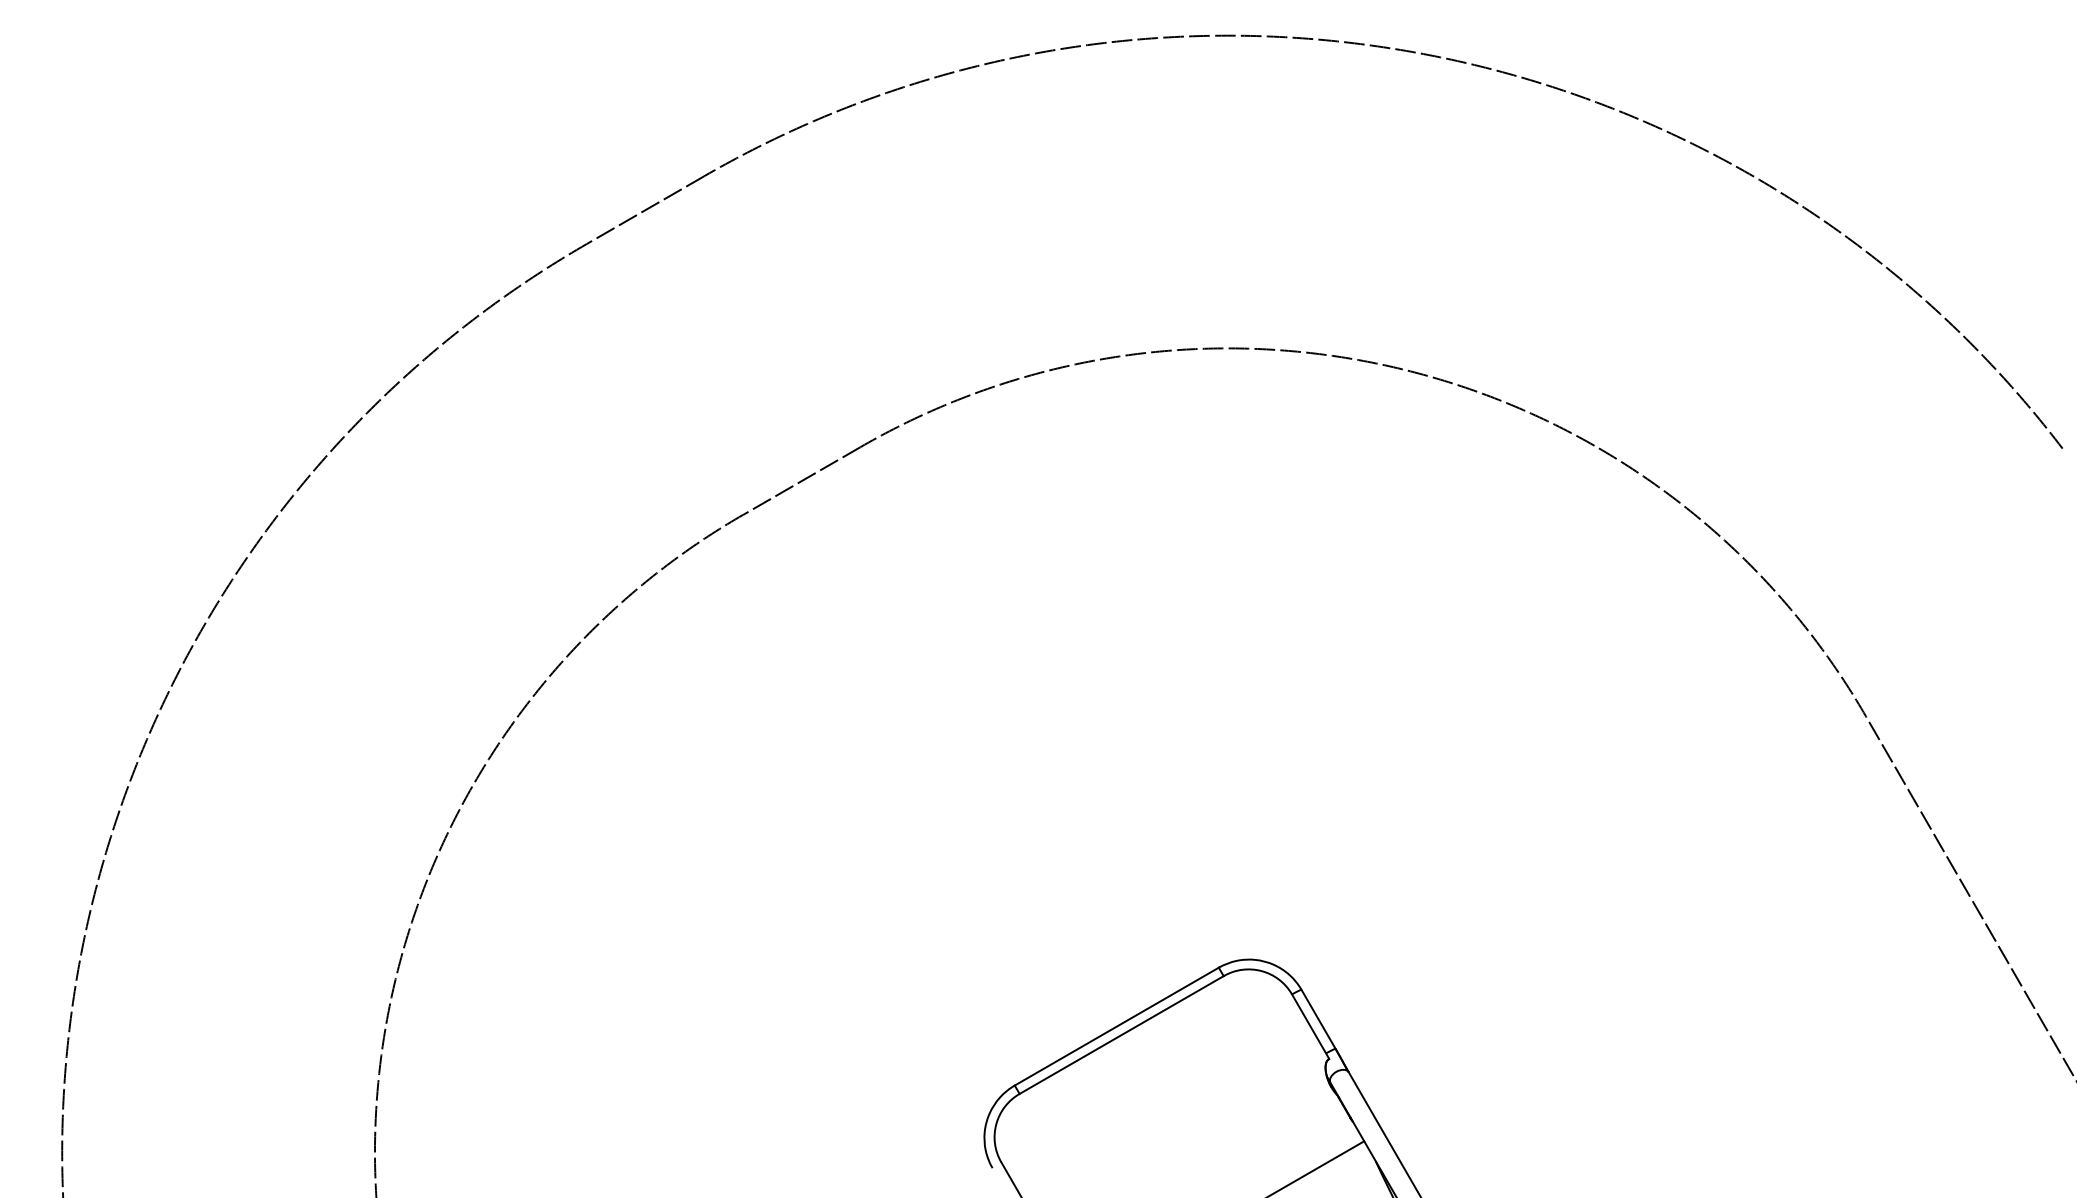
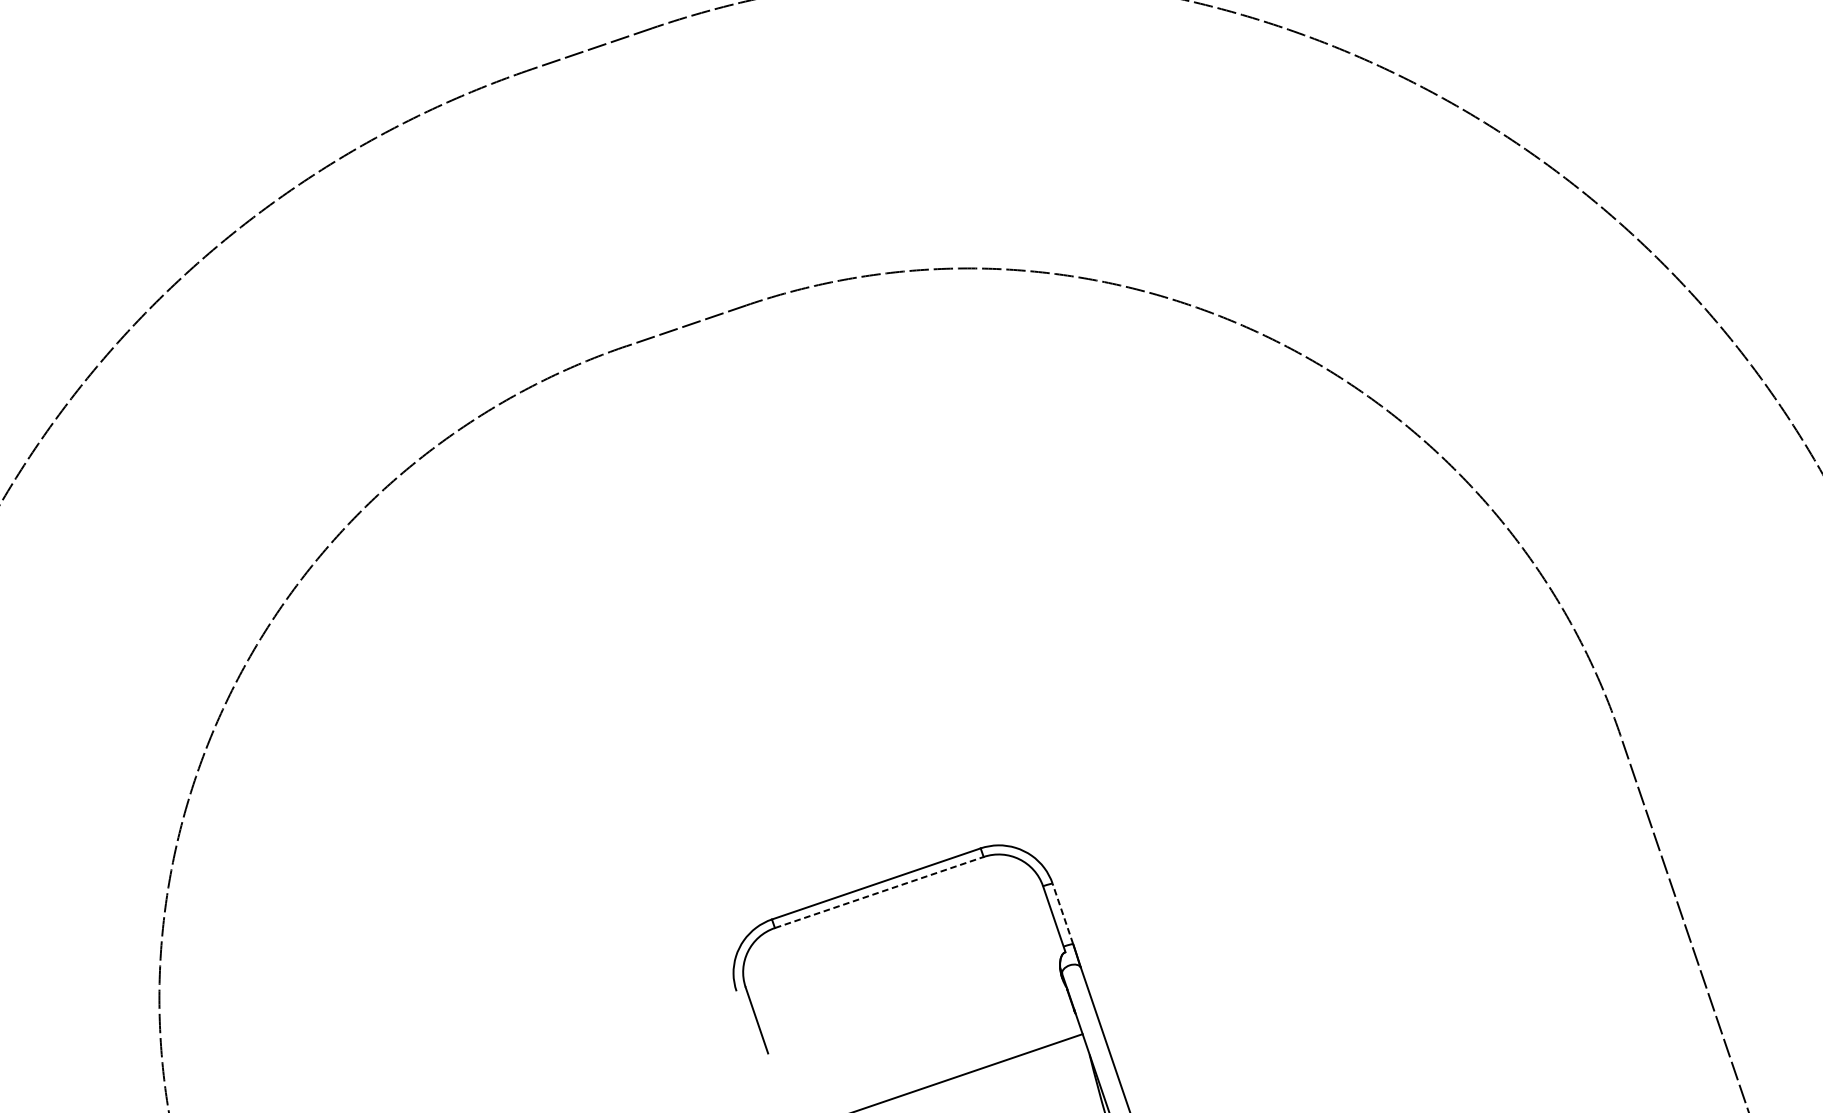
line: (1318, 1018) -> (1063, 913), solid -> dashed
line: (1121, 1035) -> (879, 892), solid -> dashed

